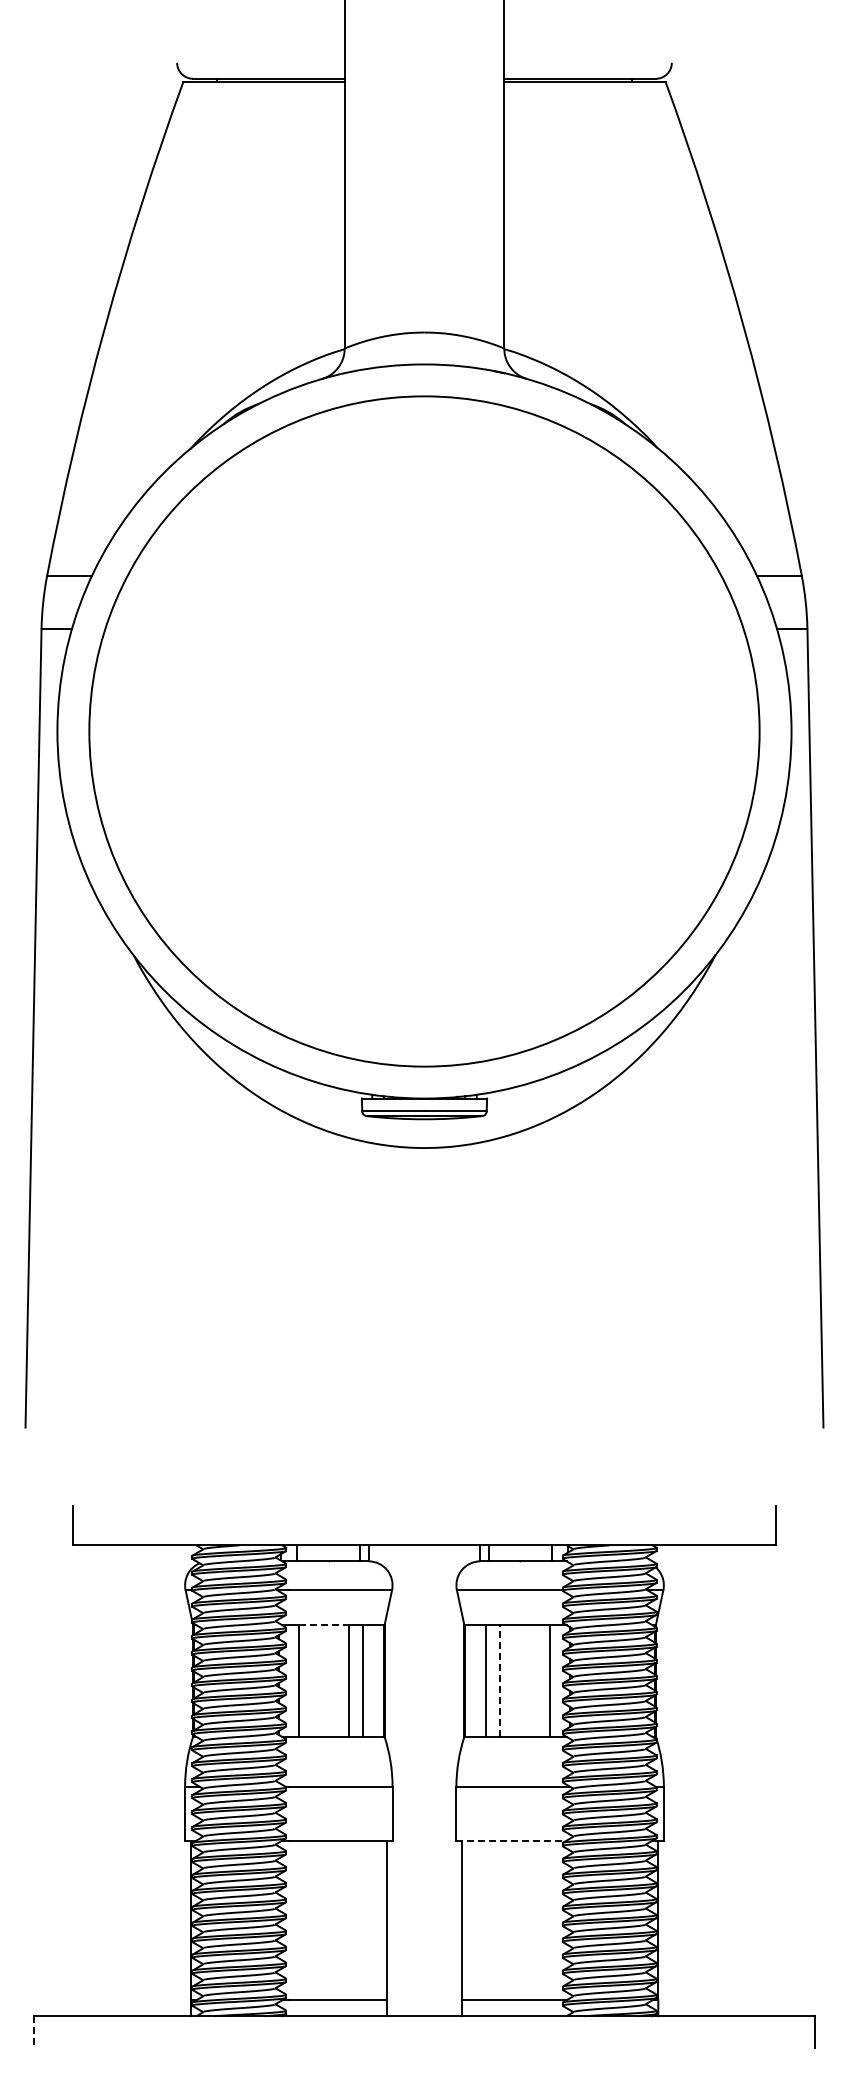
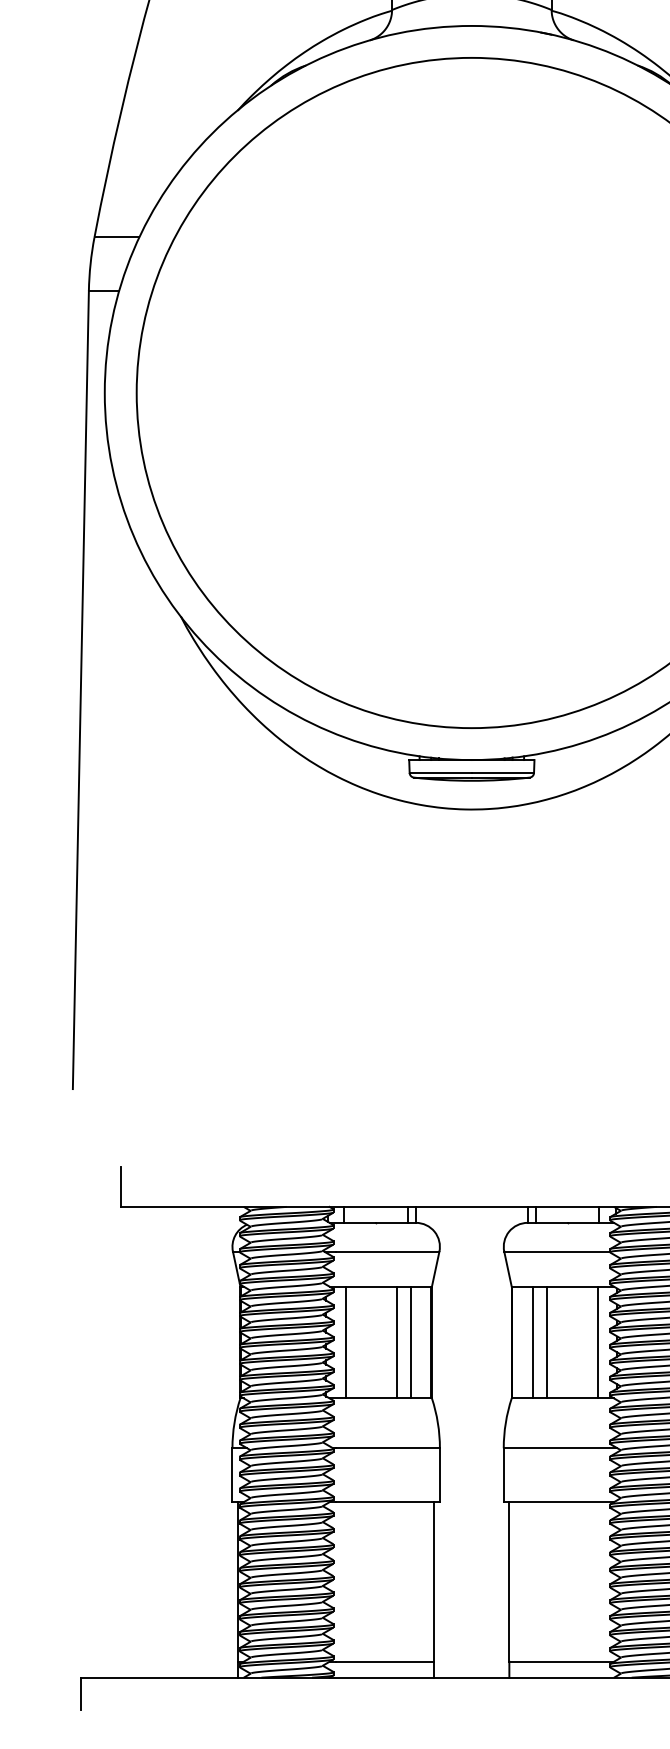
line: (324, 1625) -> (371, 1287), dashed -> solid
line: (499, 1681) -> (546, 1343), dashed -> solid
line: (512, 1840) -> (559, 1502), dashed -> solid
line: (33, 2032) -> (80, 1694), dashed -> solid

